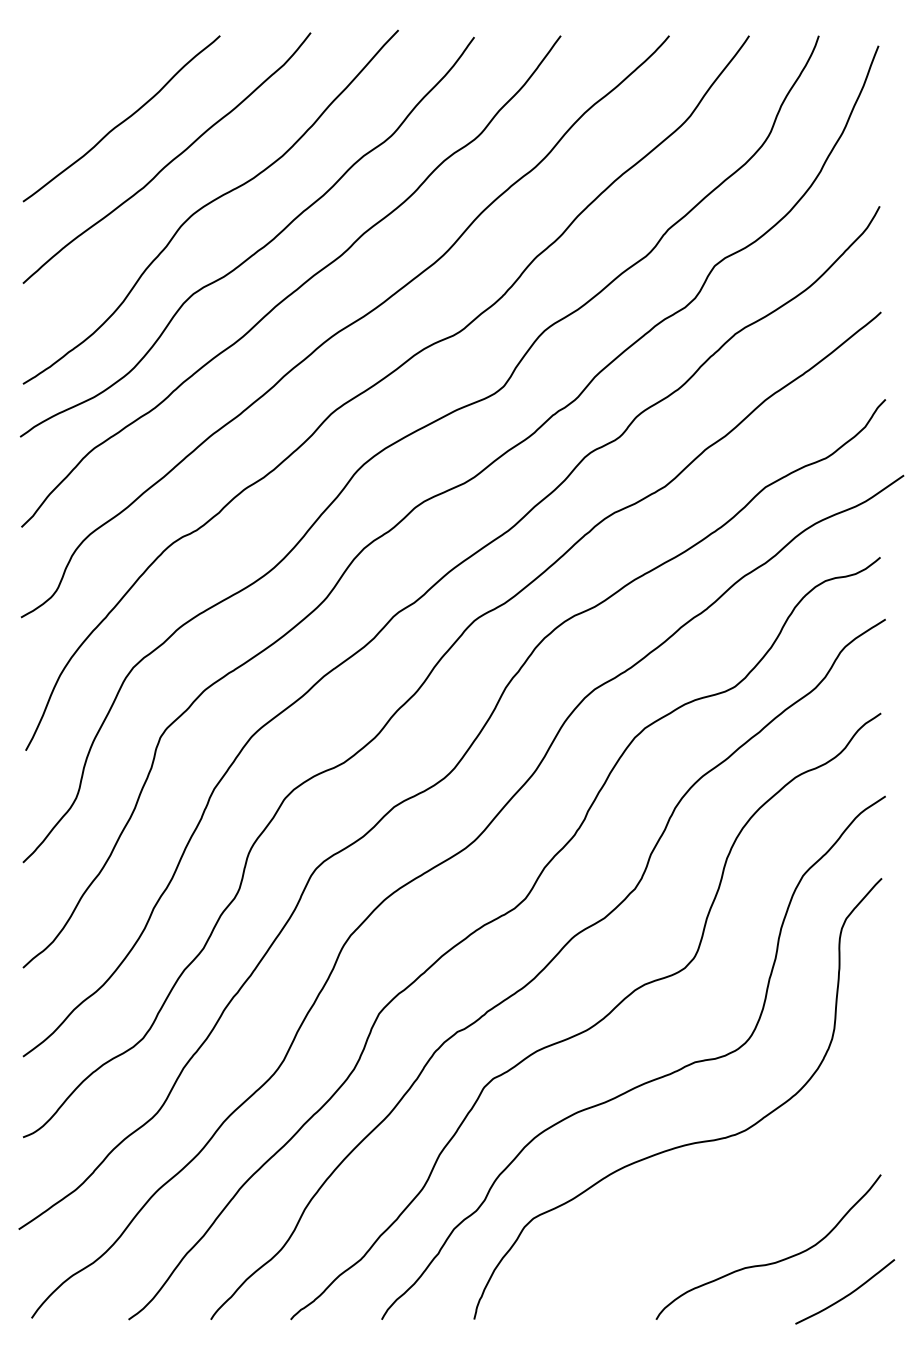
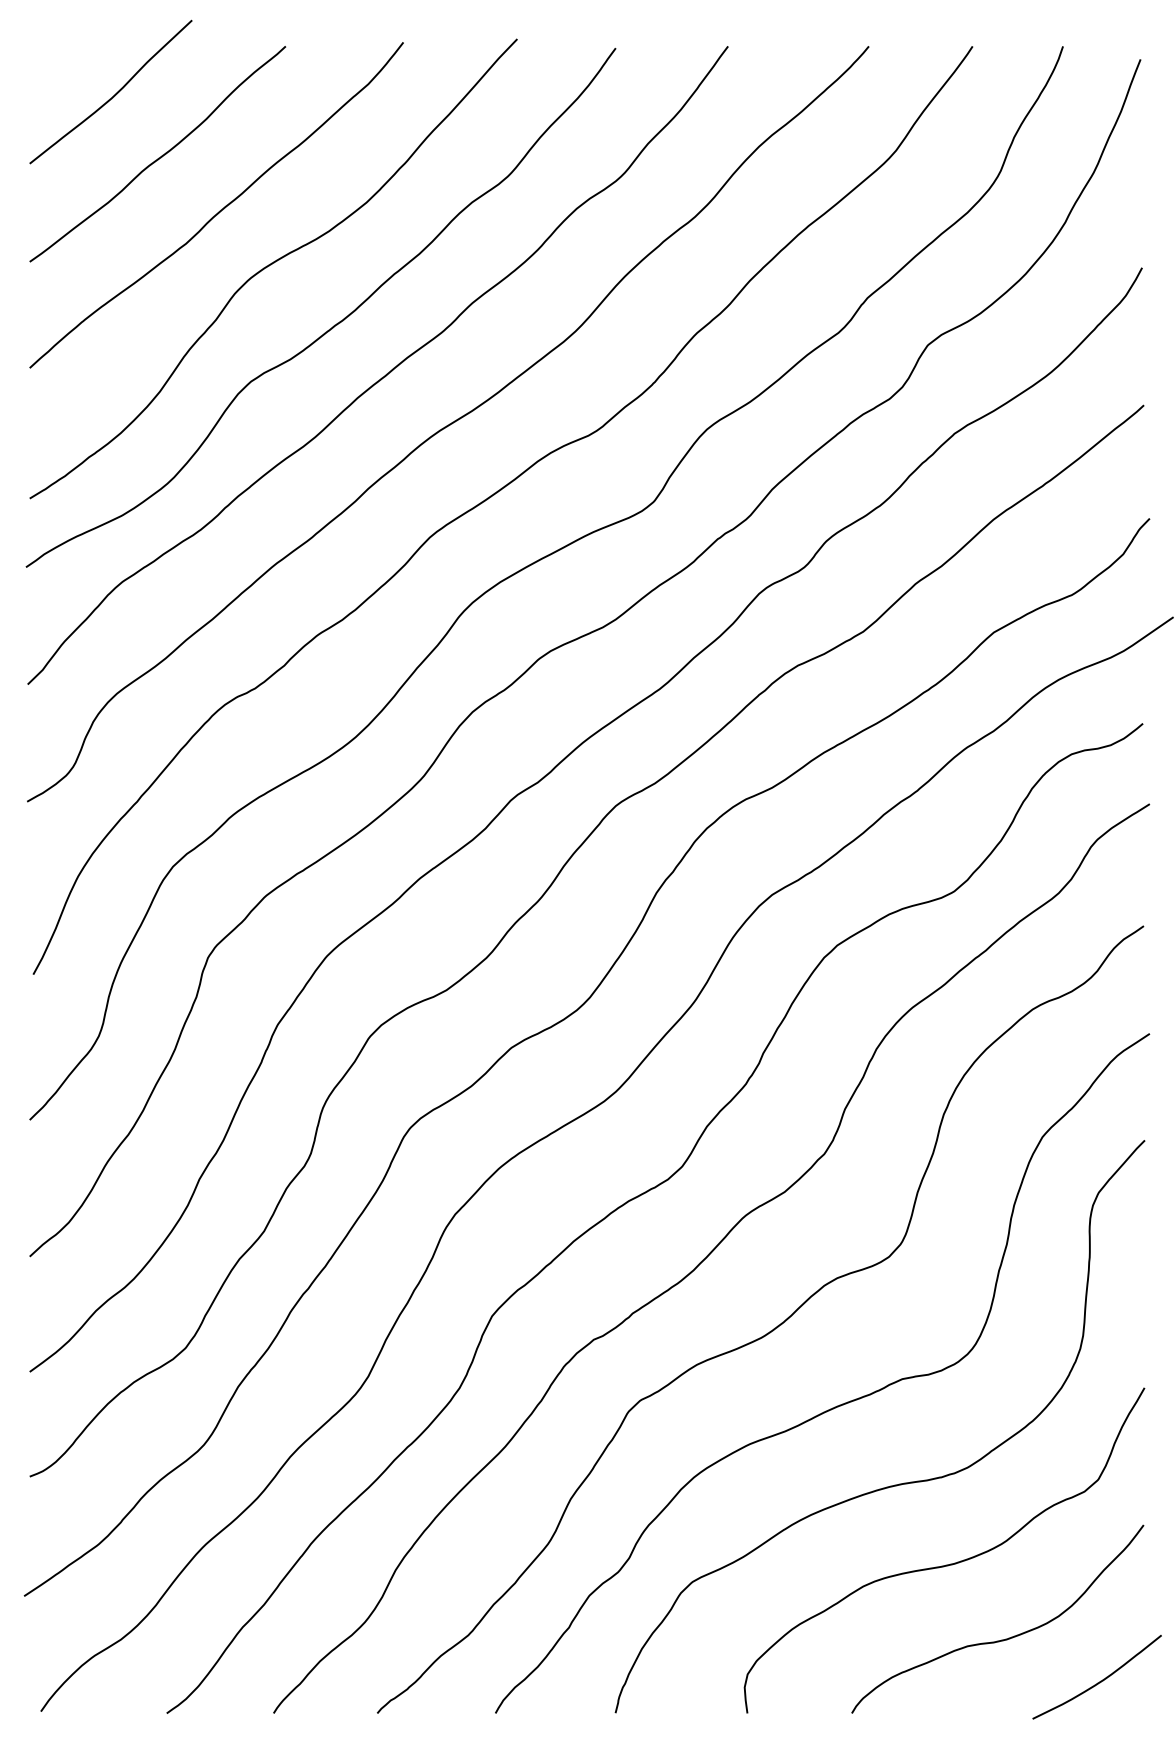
curve: (88, 72) -> (114, 94), added
curve: (729, 1205) -> (946, 1564), added

